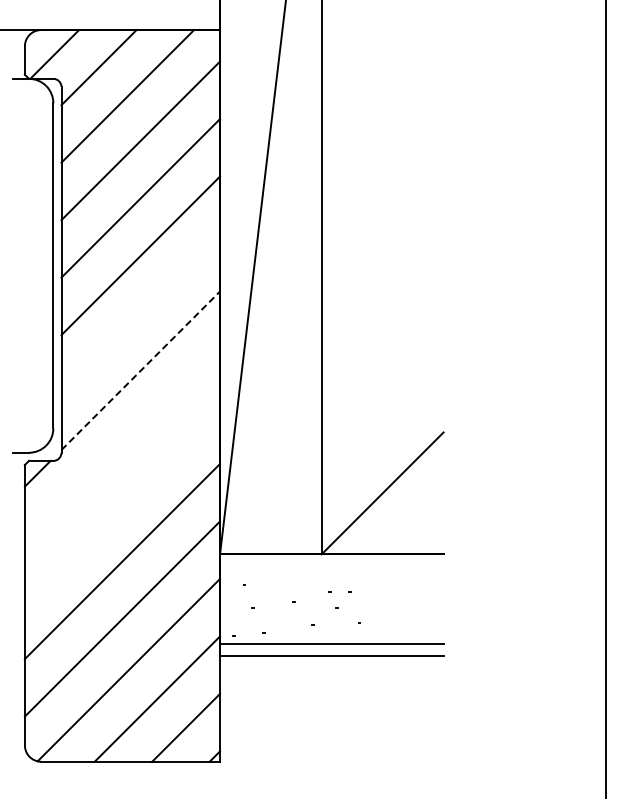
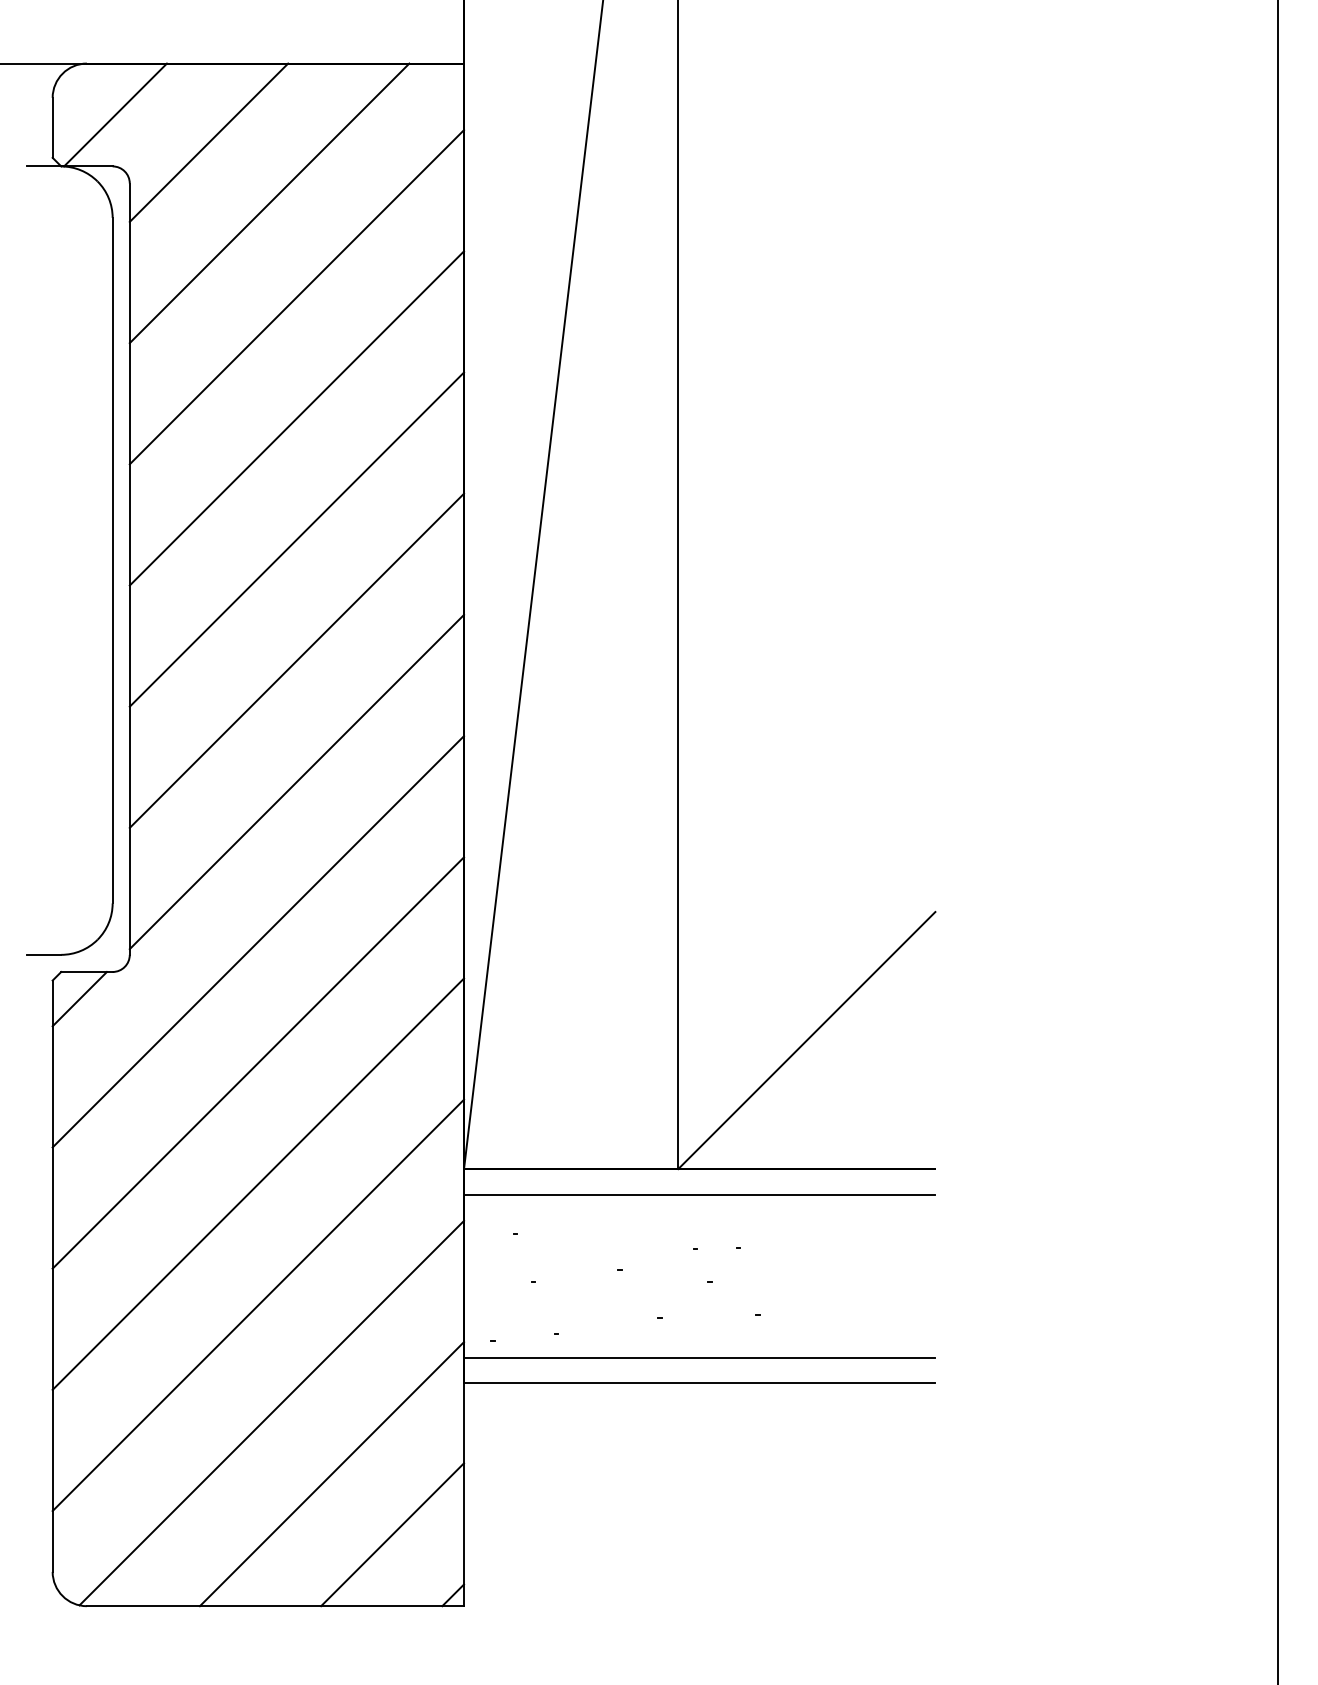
line: (140, 313) -> (296, 661), added
line: (141, 370) -> (298, 781), dashed -> solid
line: (122, 446) -> (258, 941), added
line: (122, 503) -> (258, 1061), added
line: (331, 566) -> (699, 1194), added

